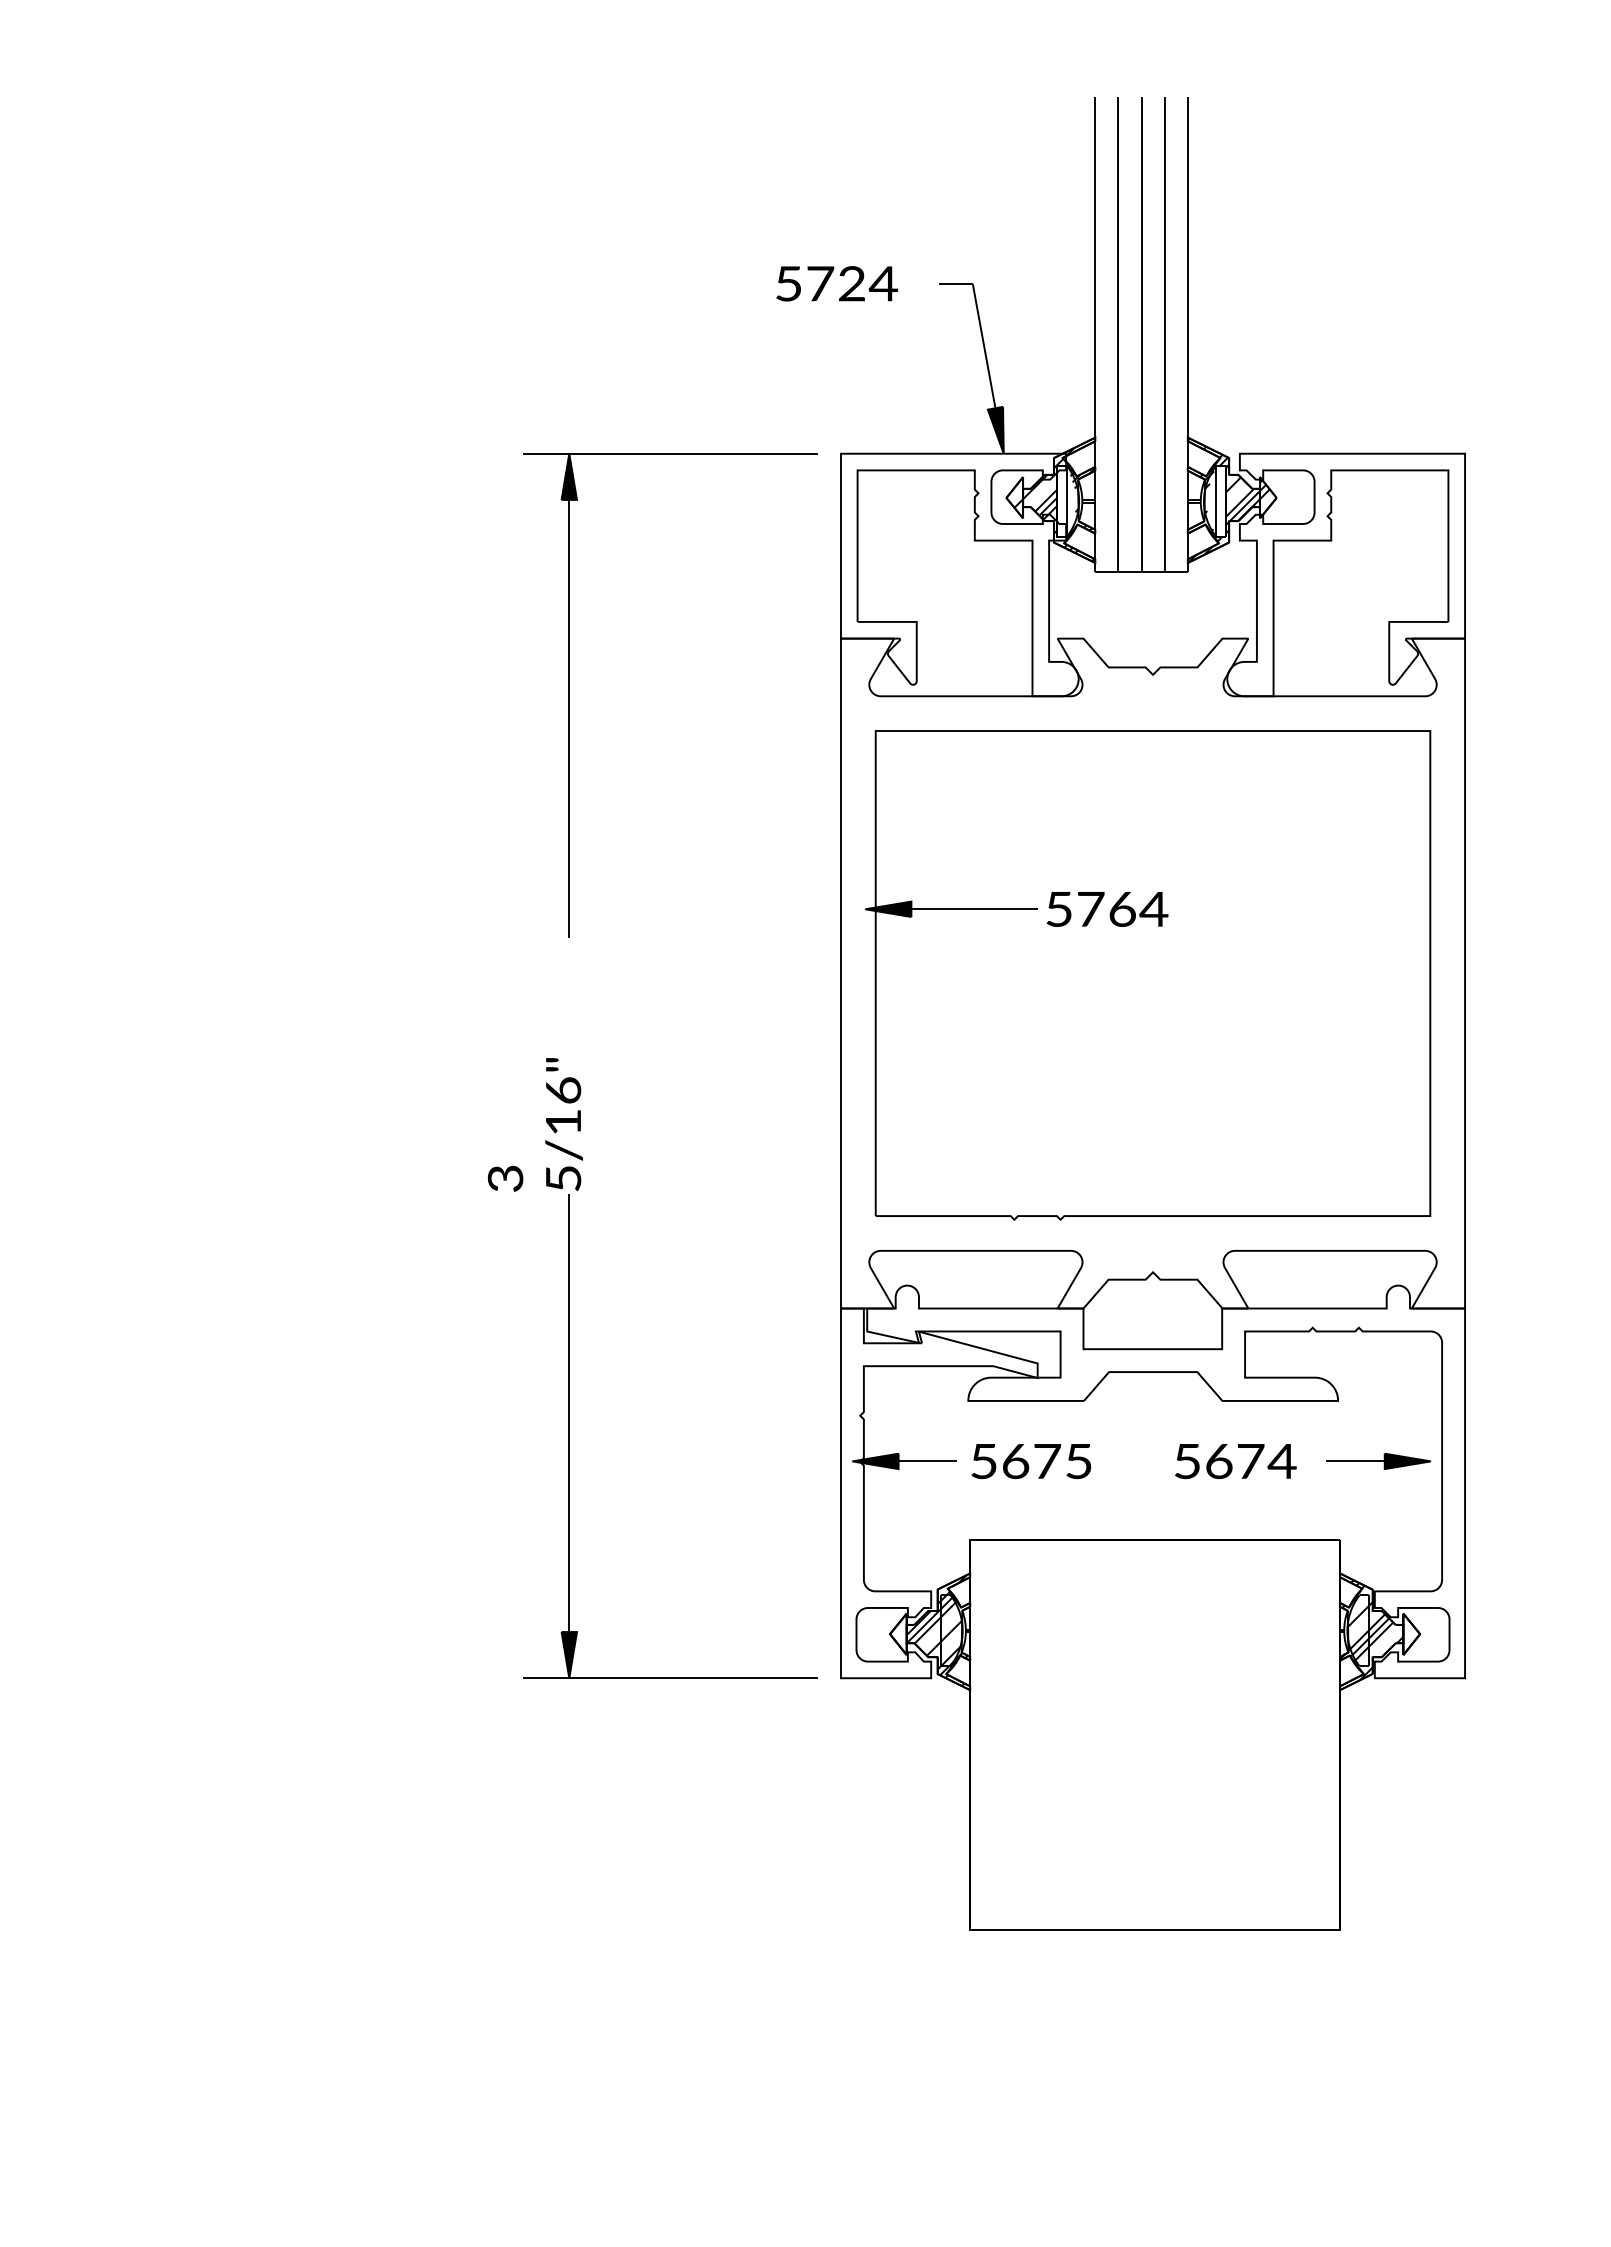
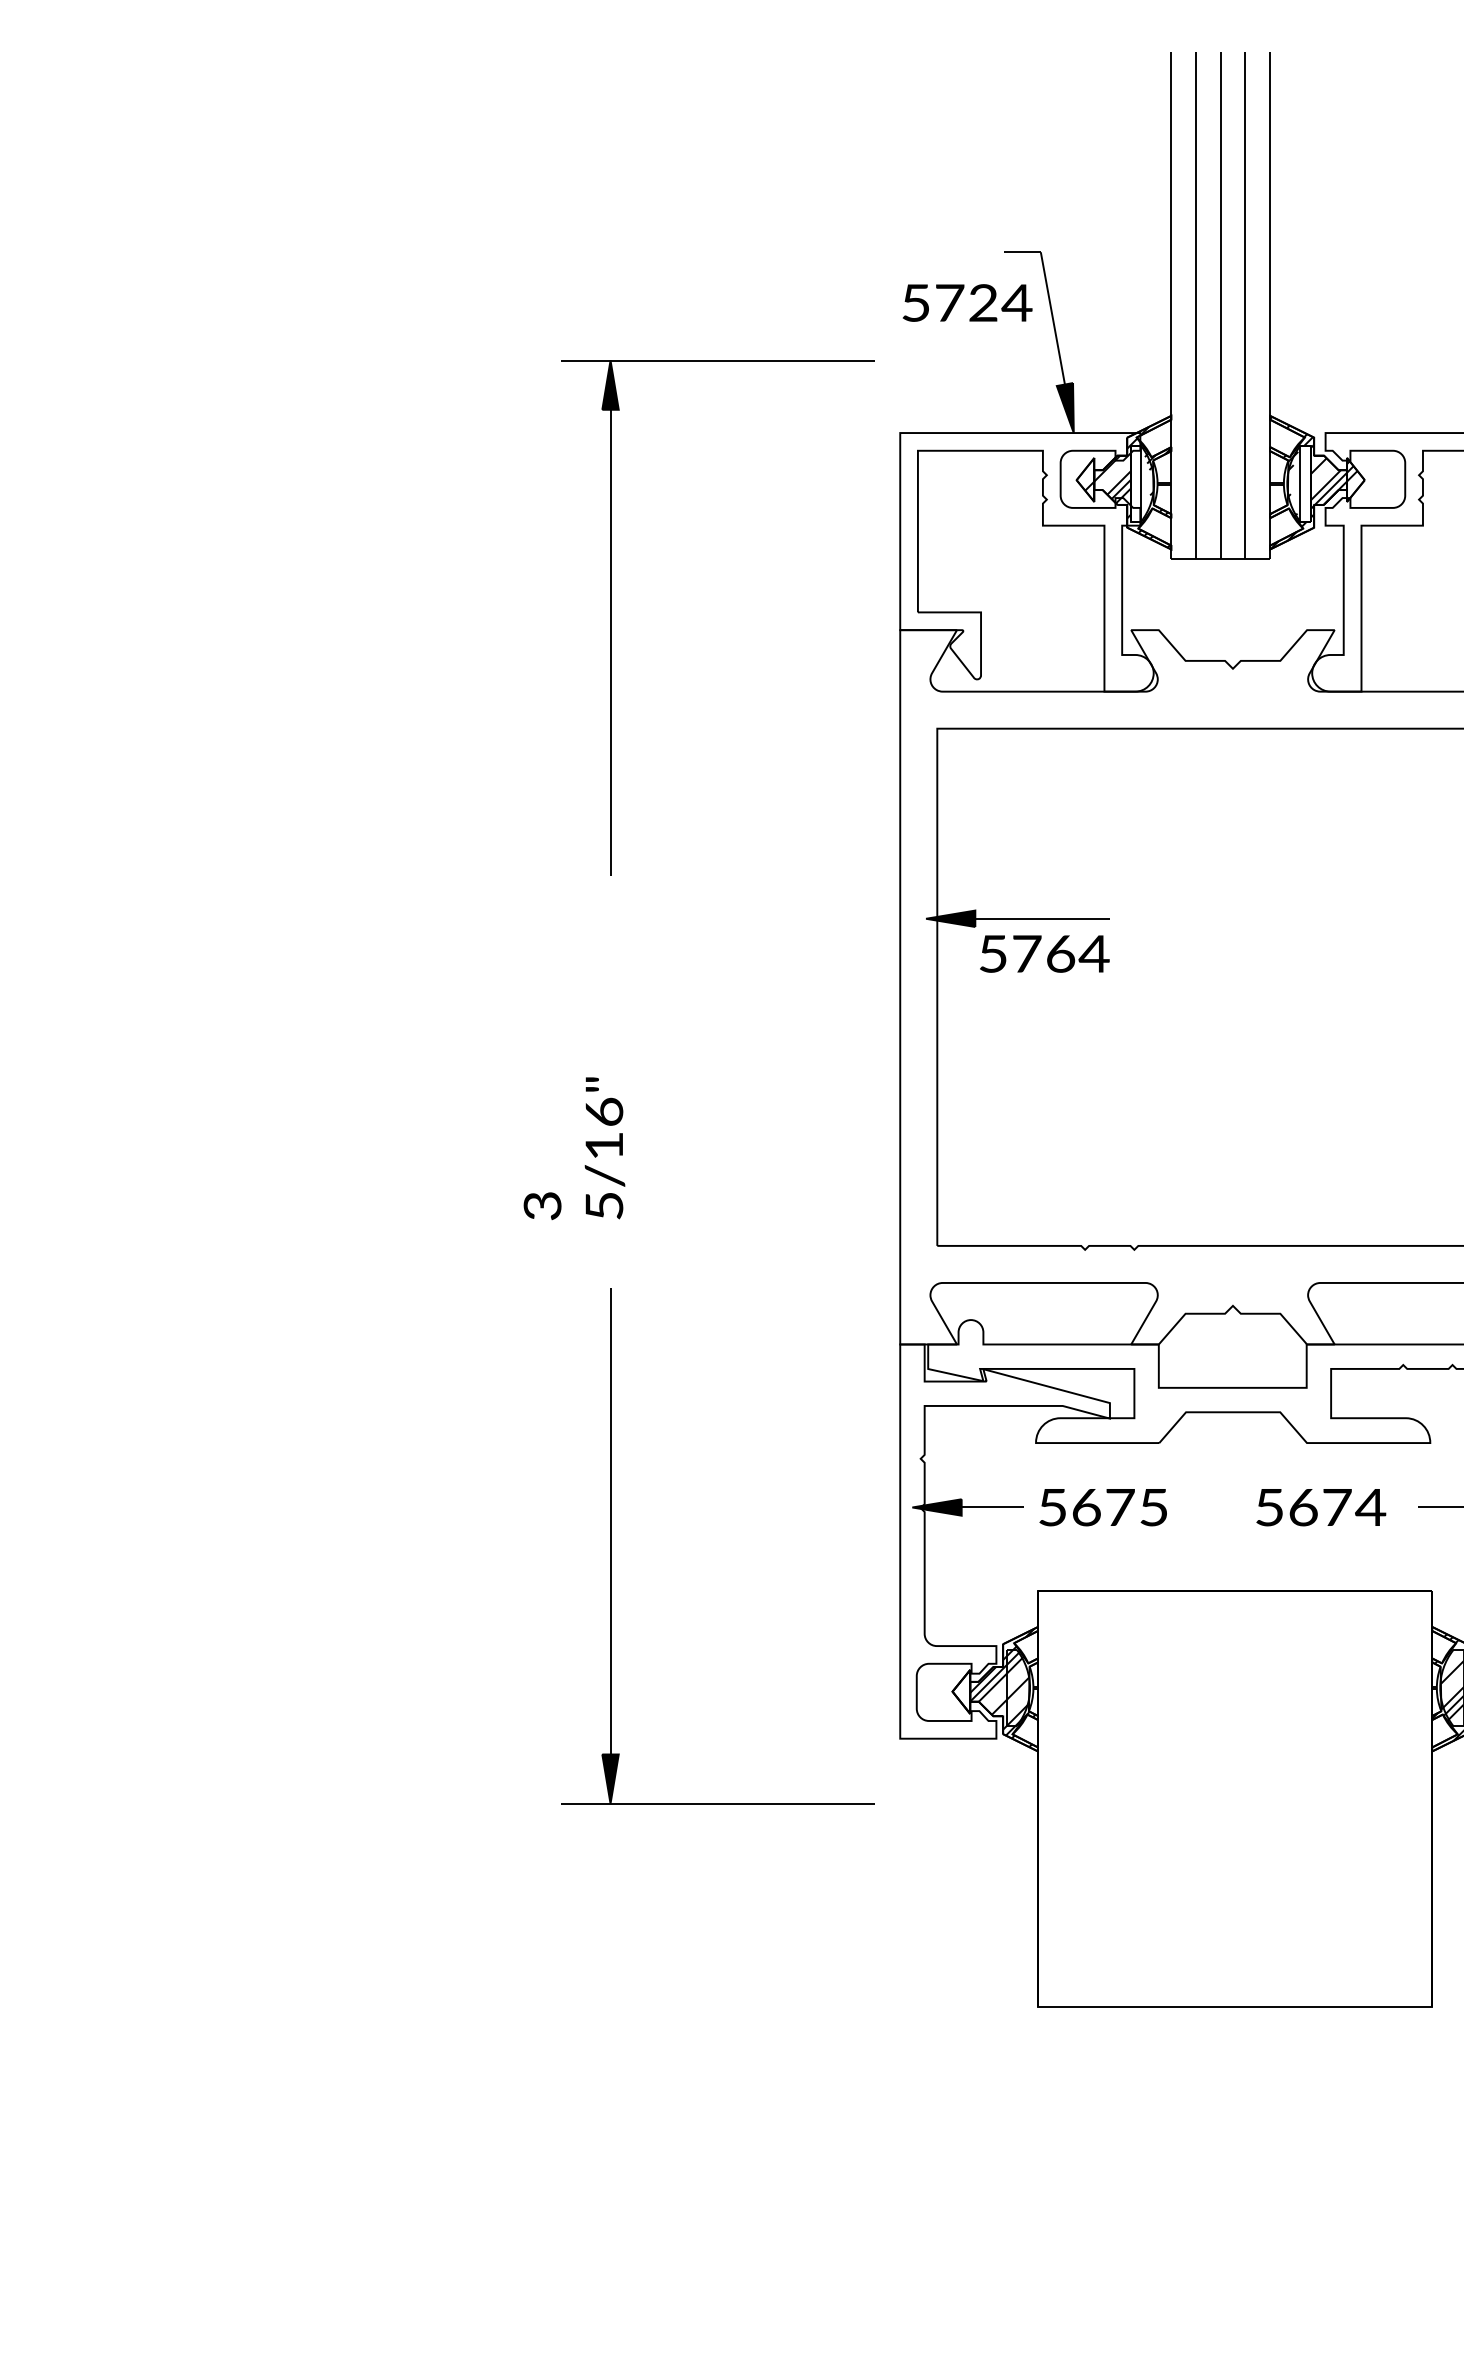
text: (836, 283) -> (966, 302), moved
part: (569, 695) -> (610, 618), moved
text: (1107, 909) -> (1044, 954), moved
part: (569, 1436) -> (610, 1545), moved

